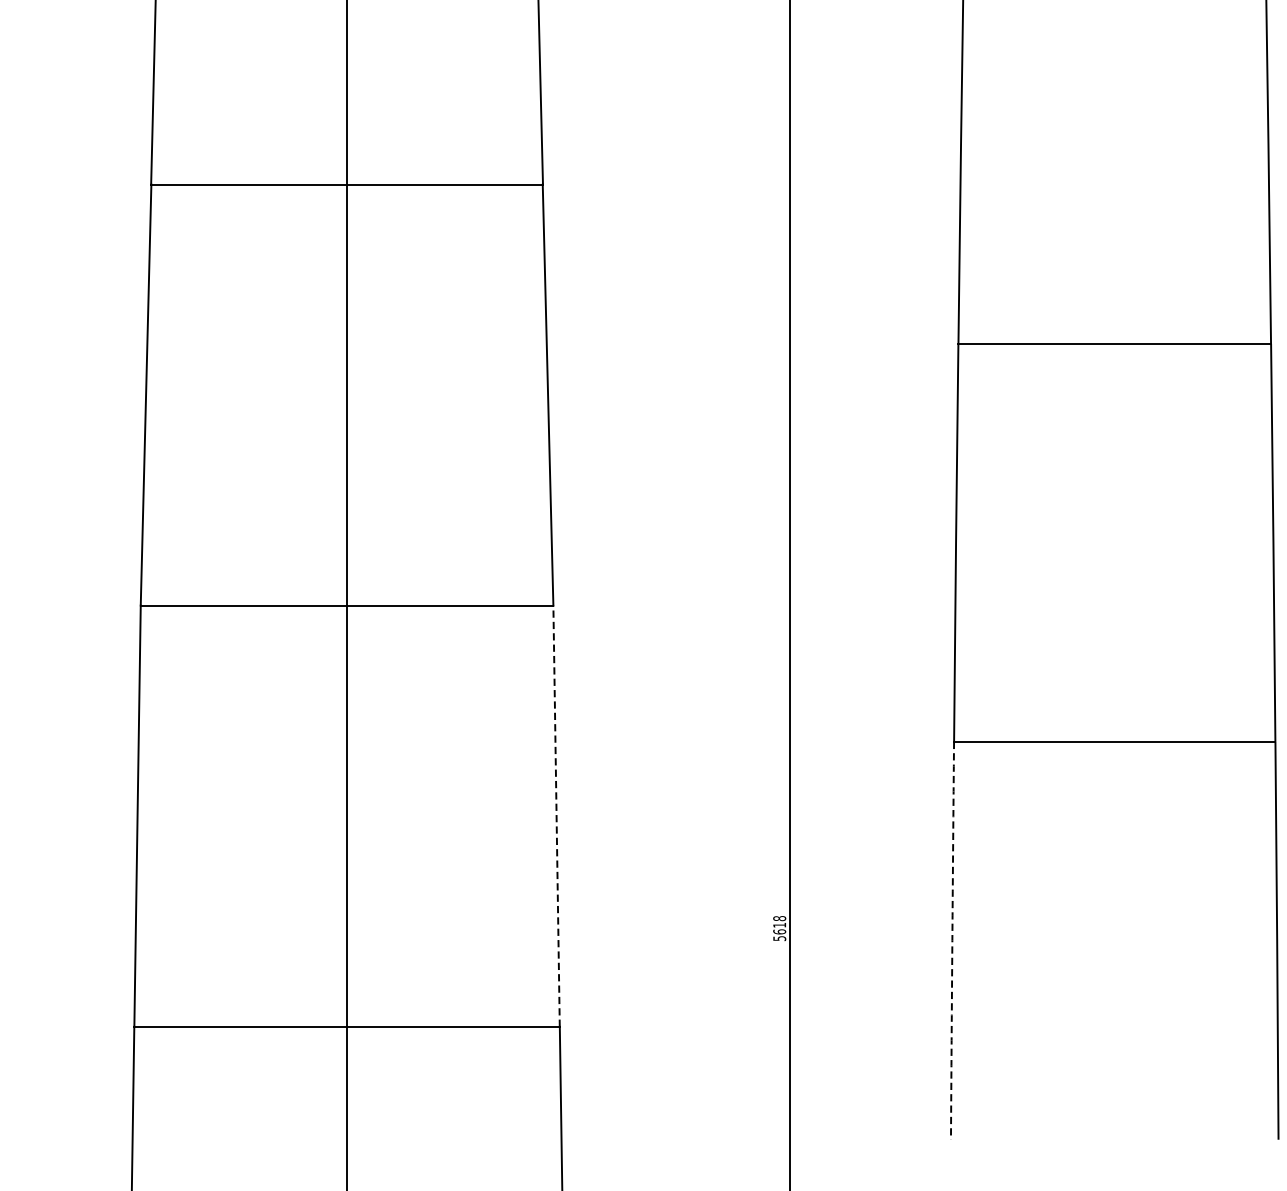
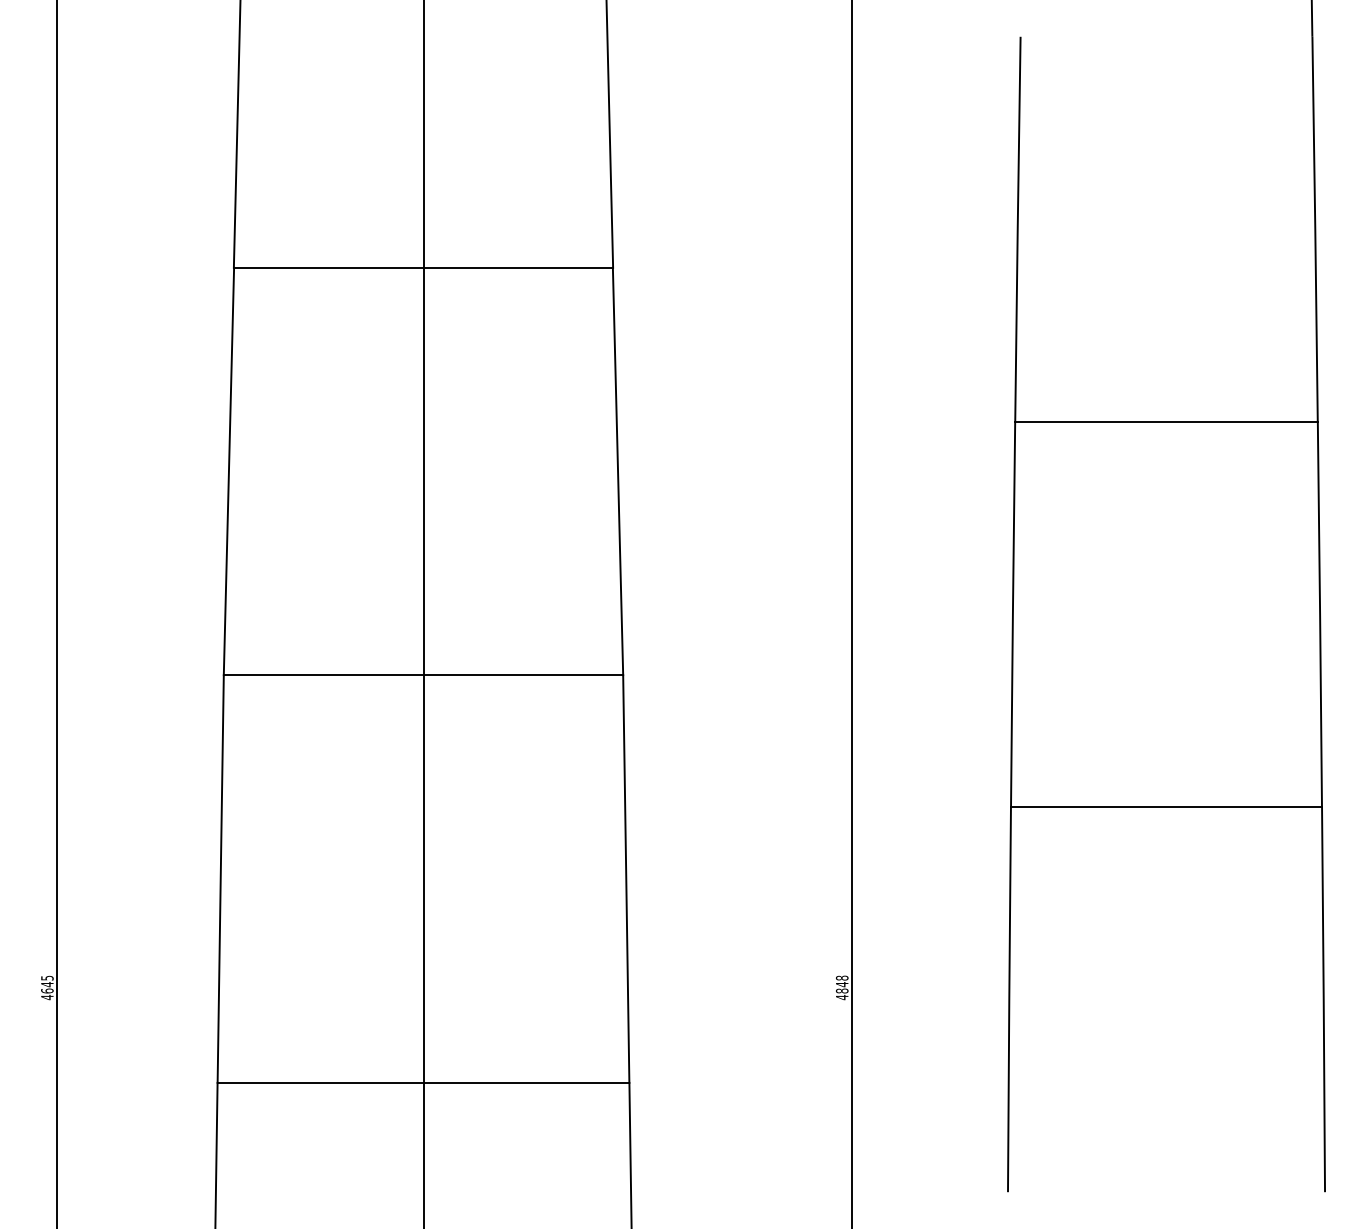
line: (556, 816) -> (626, 879), dashed -> solid
text: (779, 932) -> (842, 991), 5618 -> 4848
arc: (952, 940) -> (1009, 999), dashed -> solid

